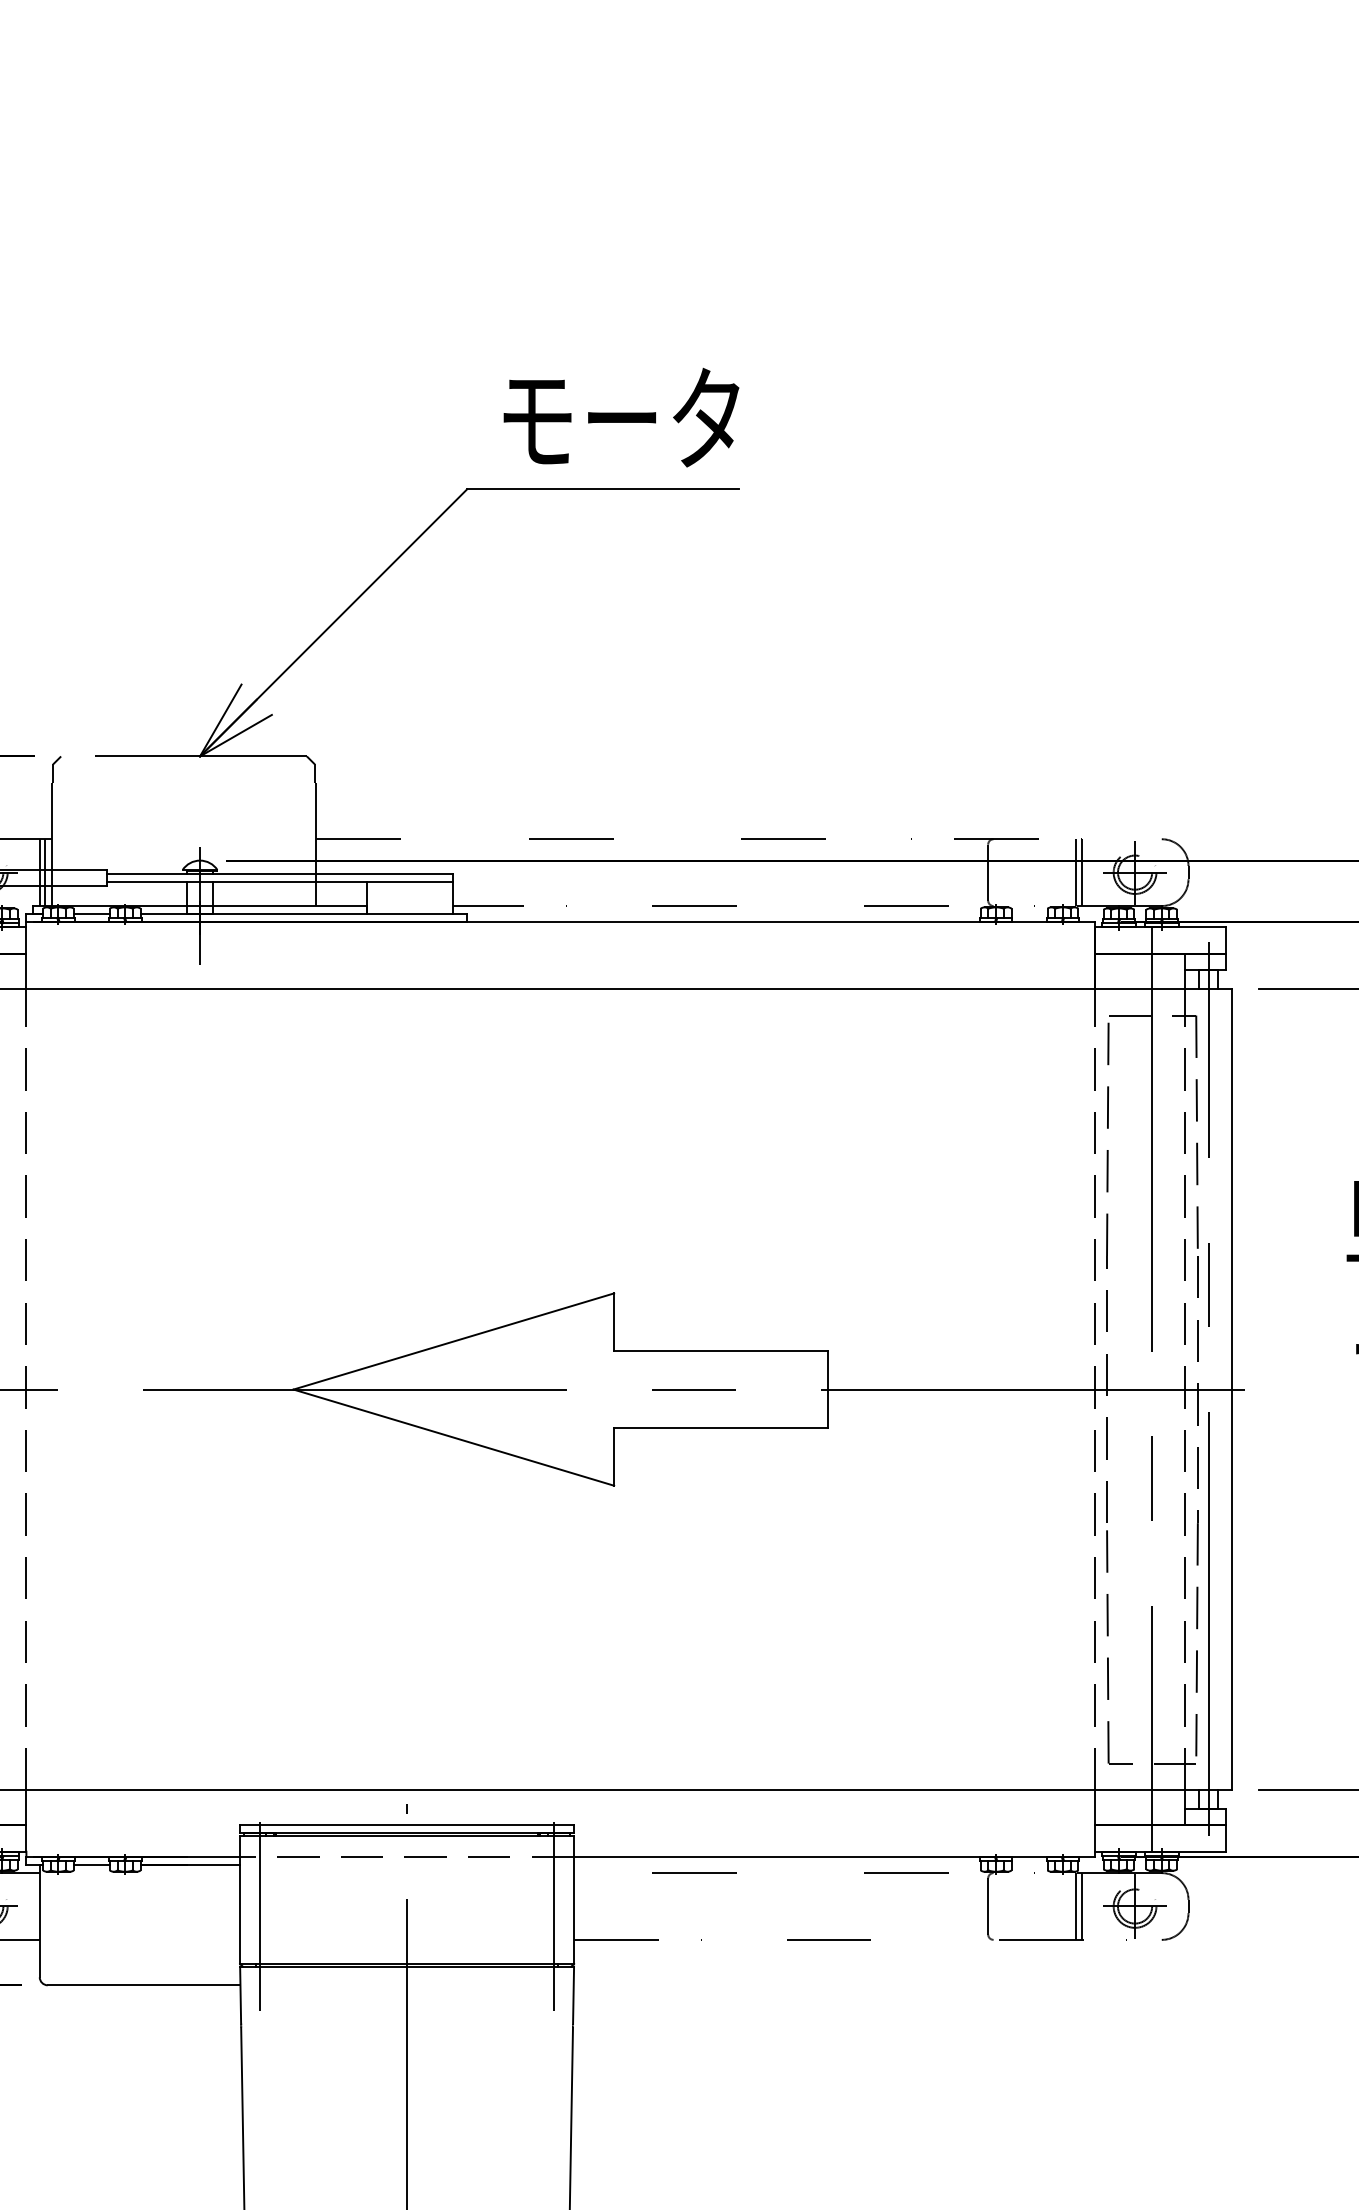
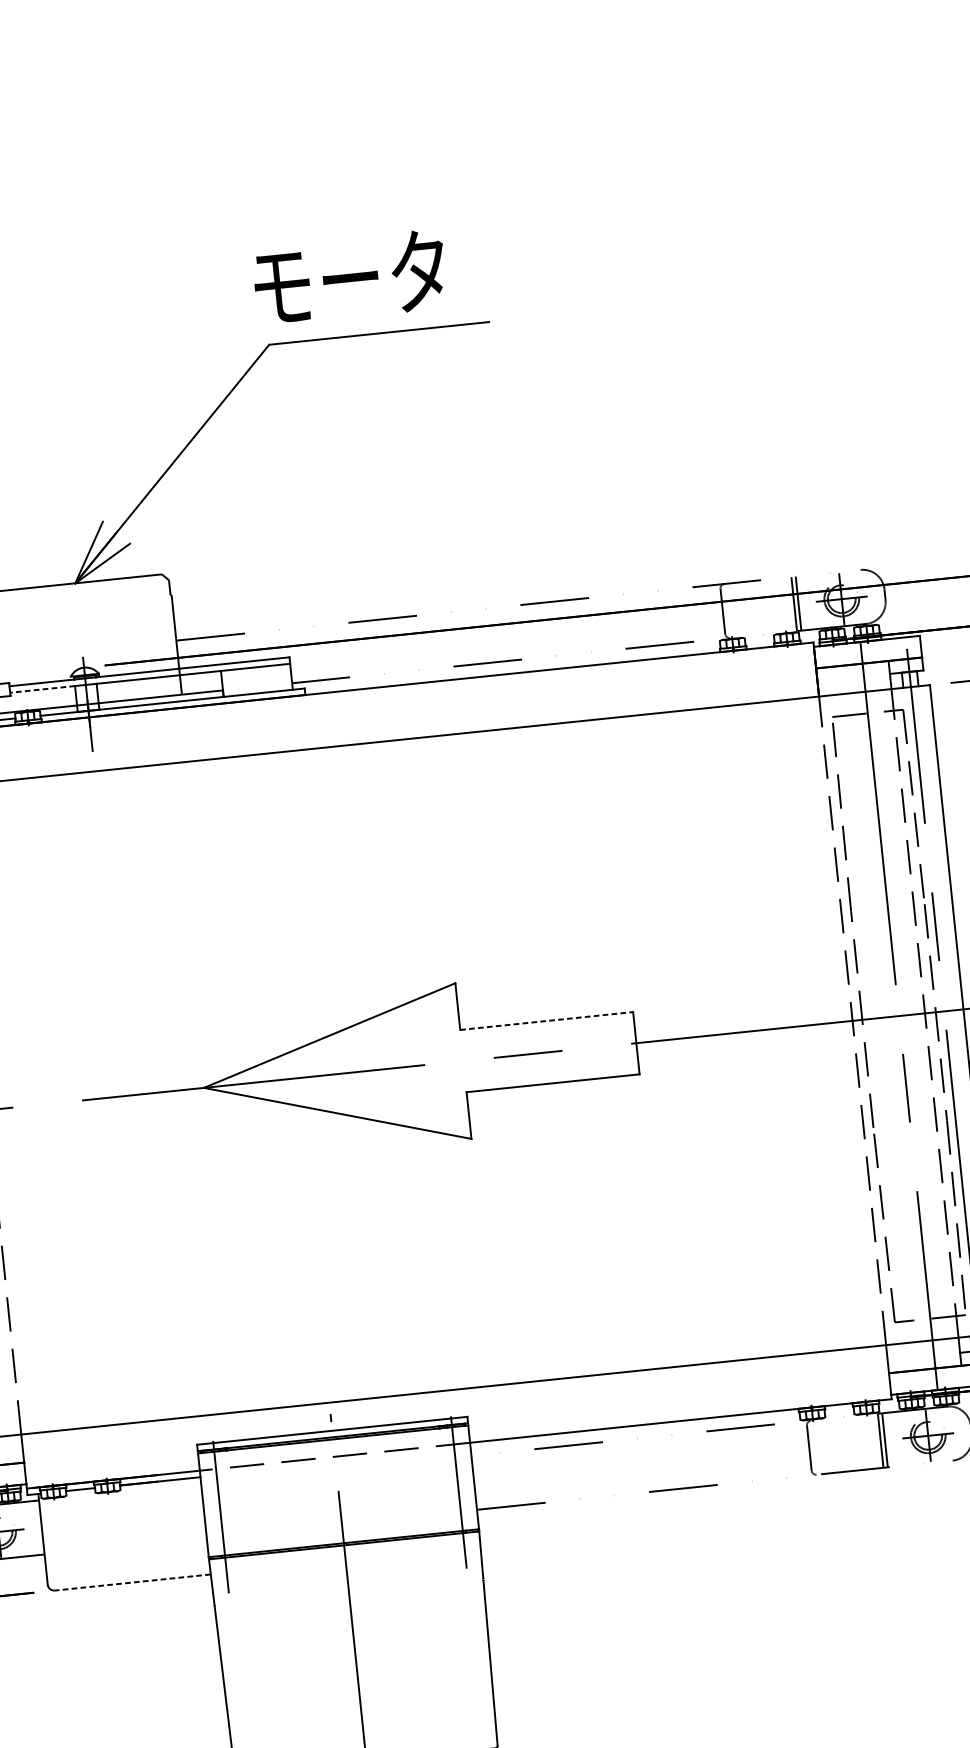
text: (621, 417) -> (350, 277), moved
line: (146, 881) -> (42, 689), solid -> dashed
line: (720, 1351) -> (546, 1021), solid -> dashed
line: (143, 1985) -> (132, 1582), solid -> dashed

